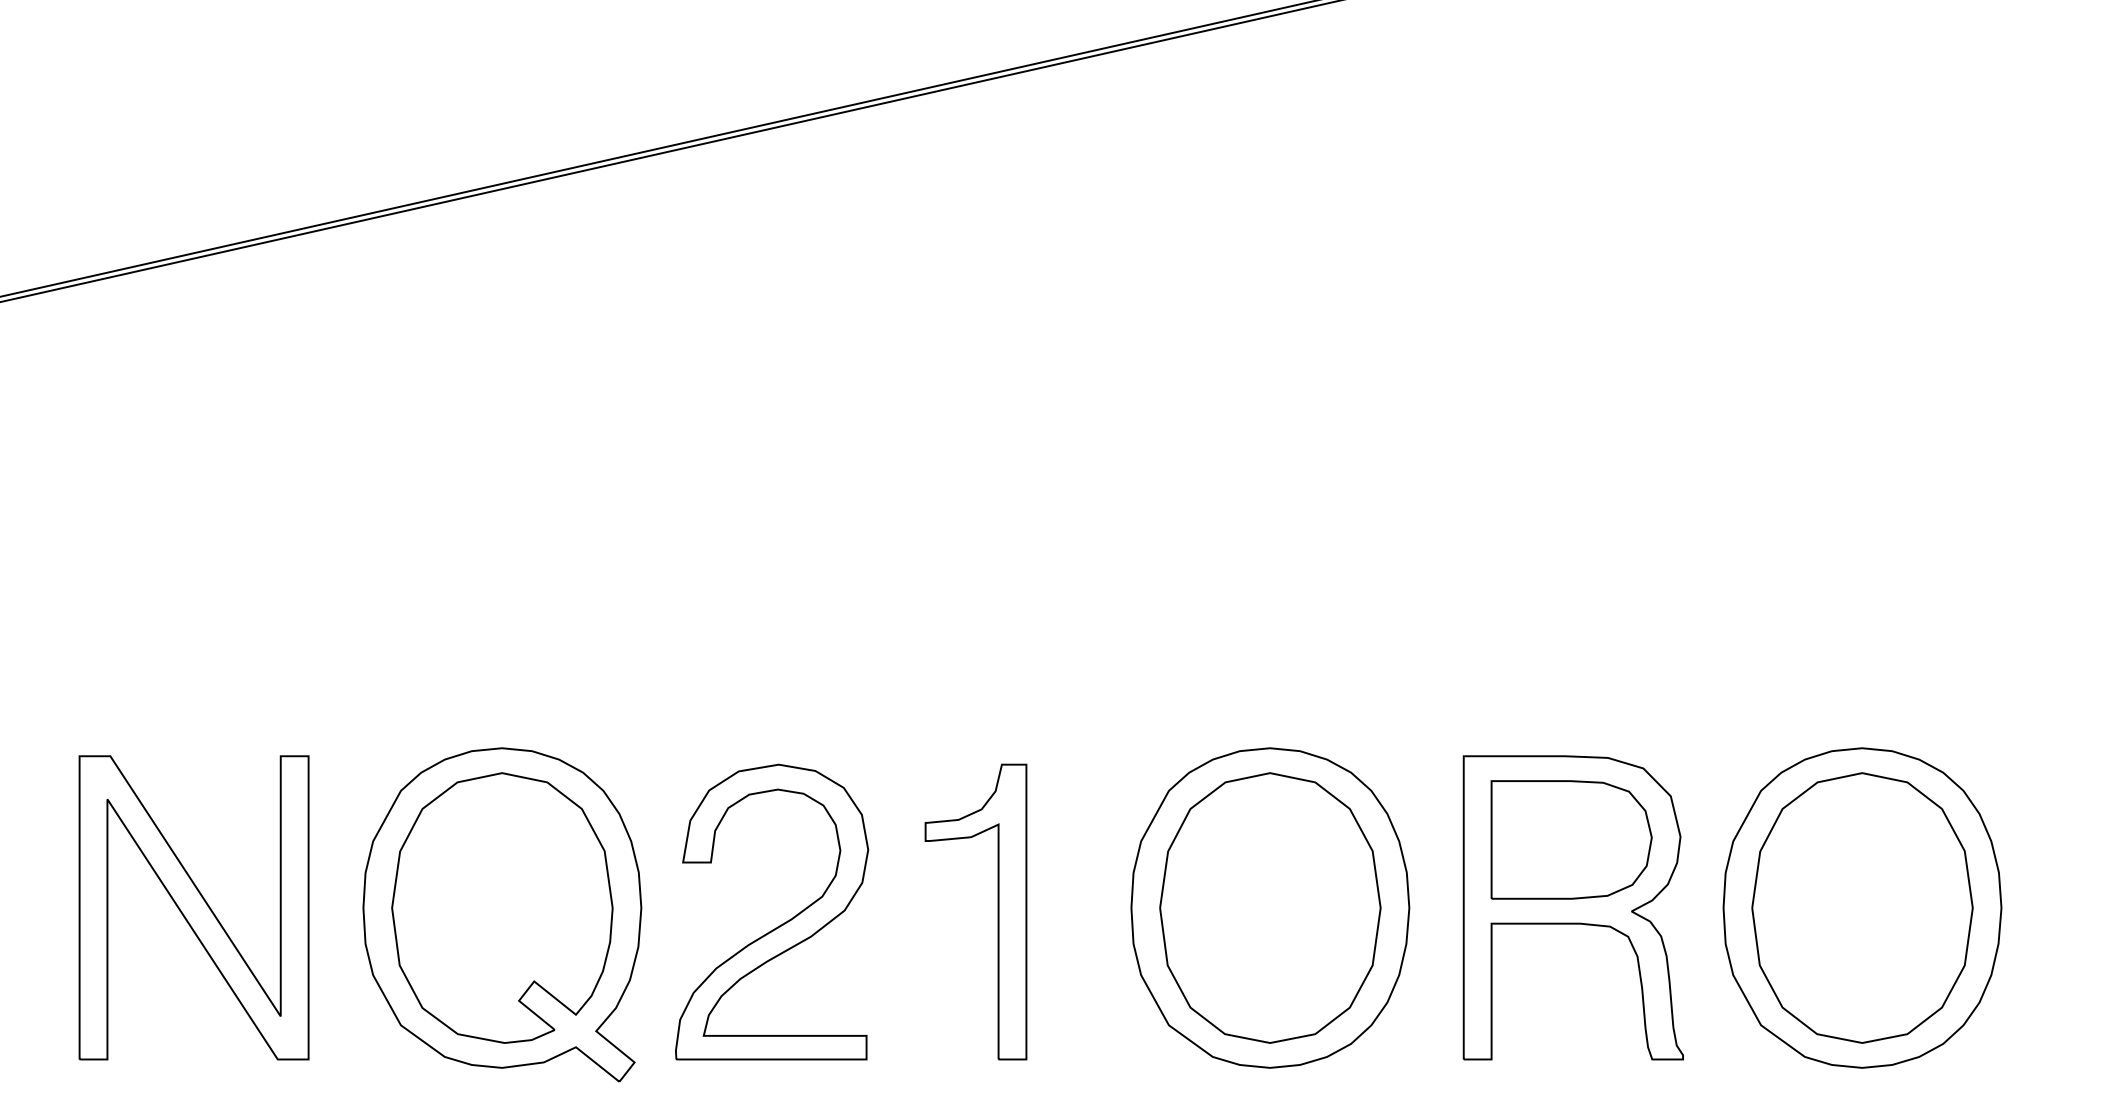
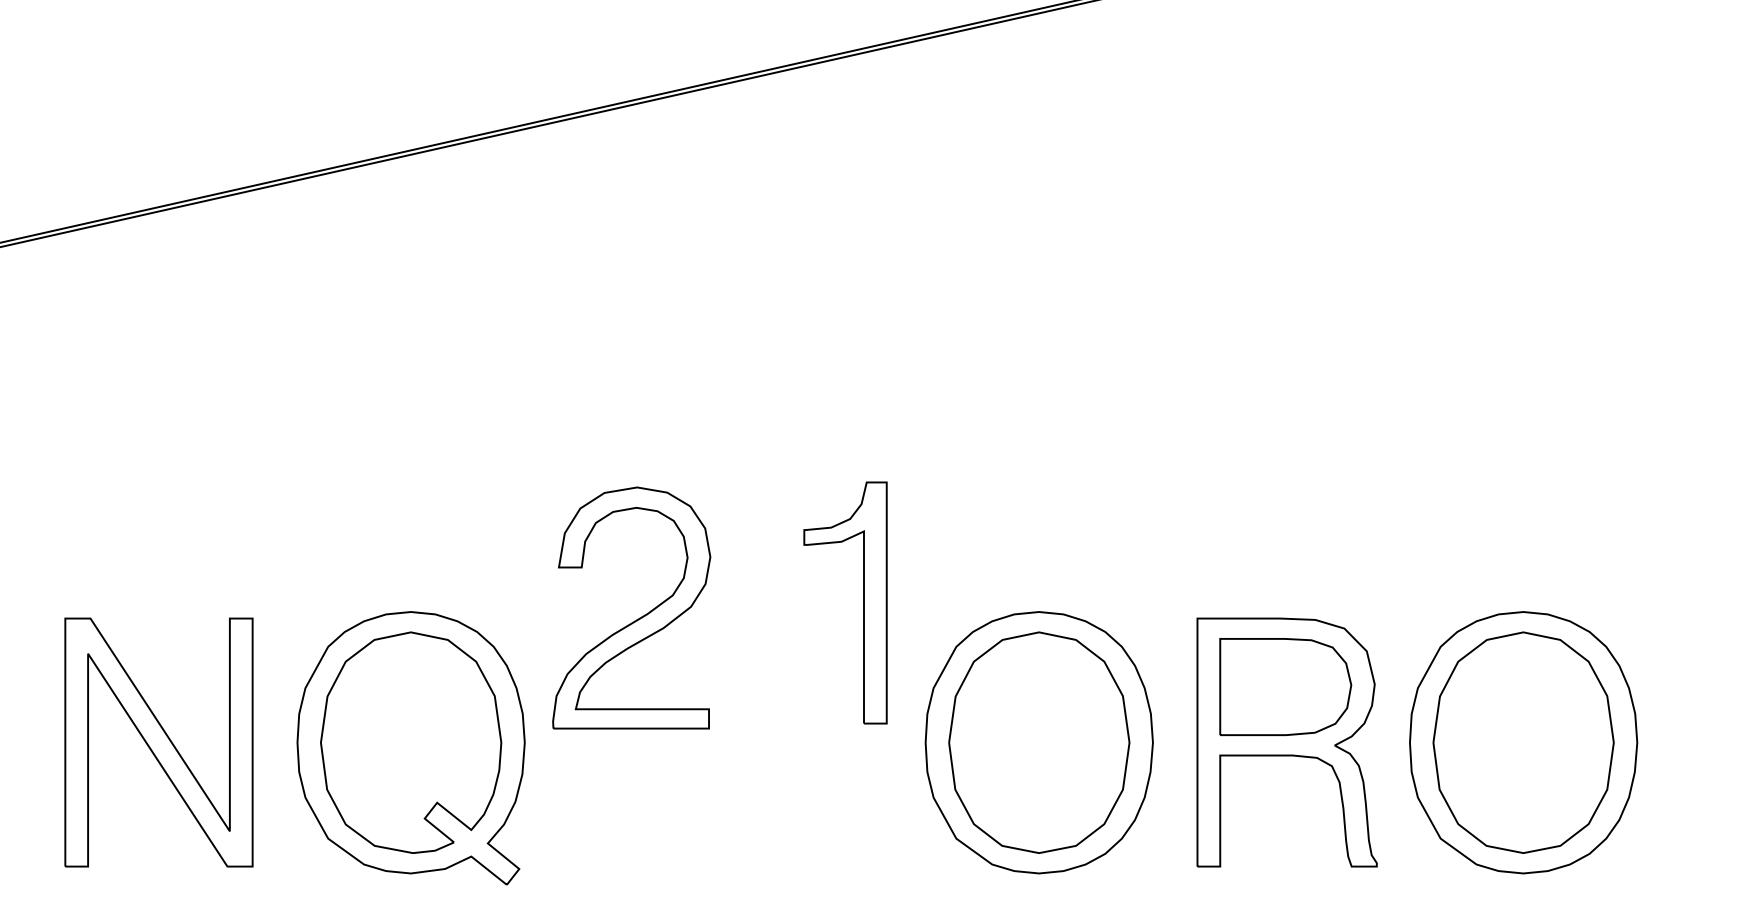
part: (997, 911) -> (863, 602), moved
part: (781, 923) -> (639, 617), moved

